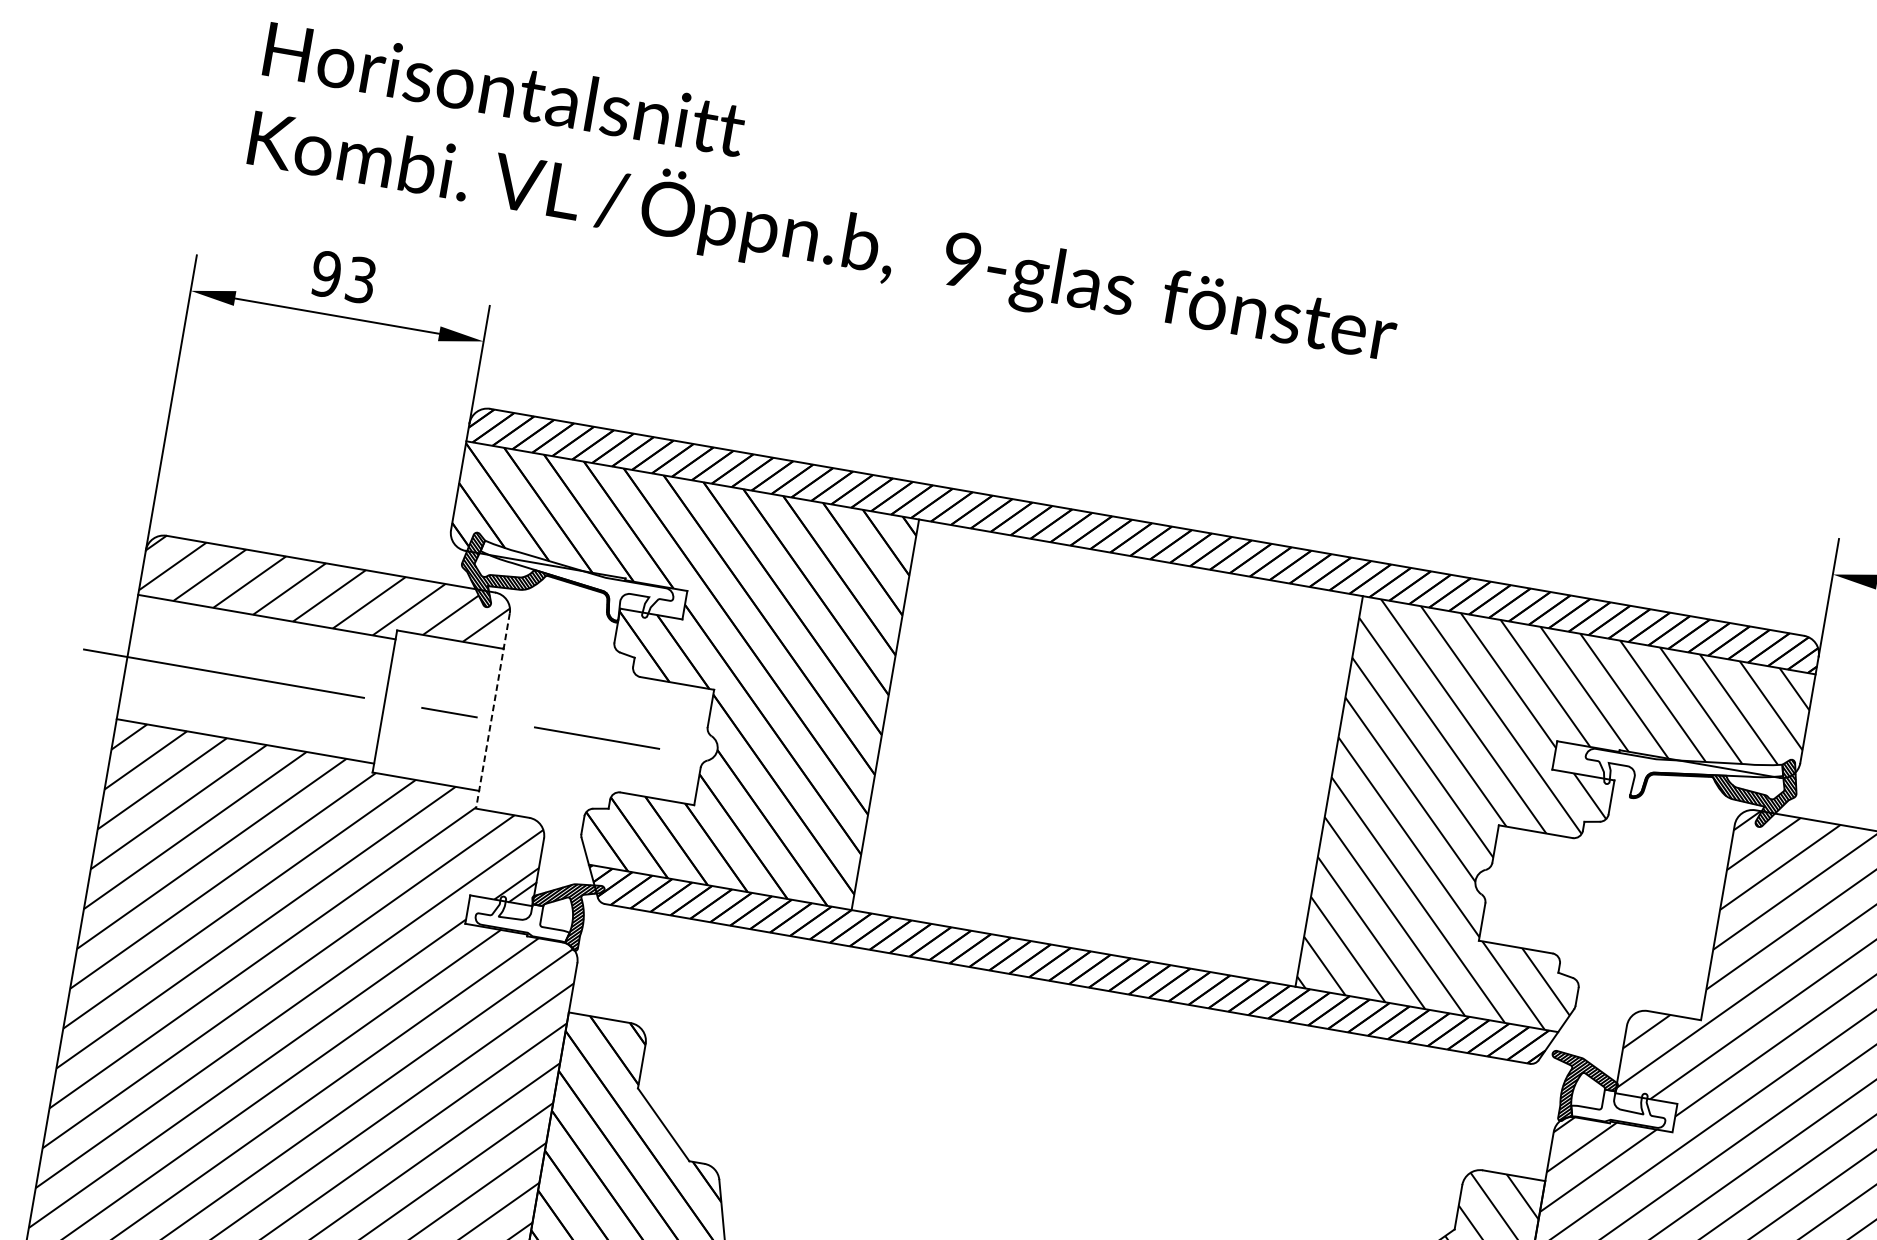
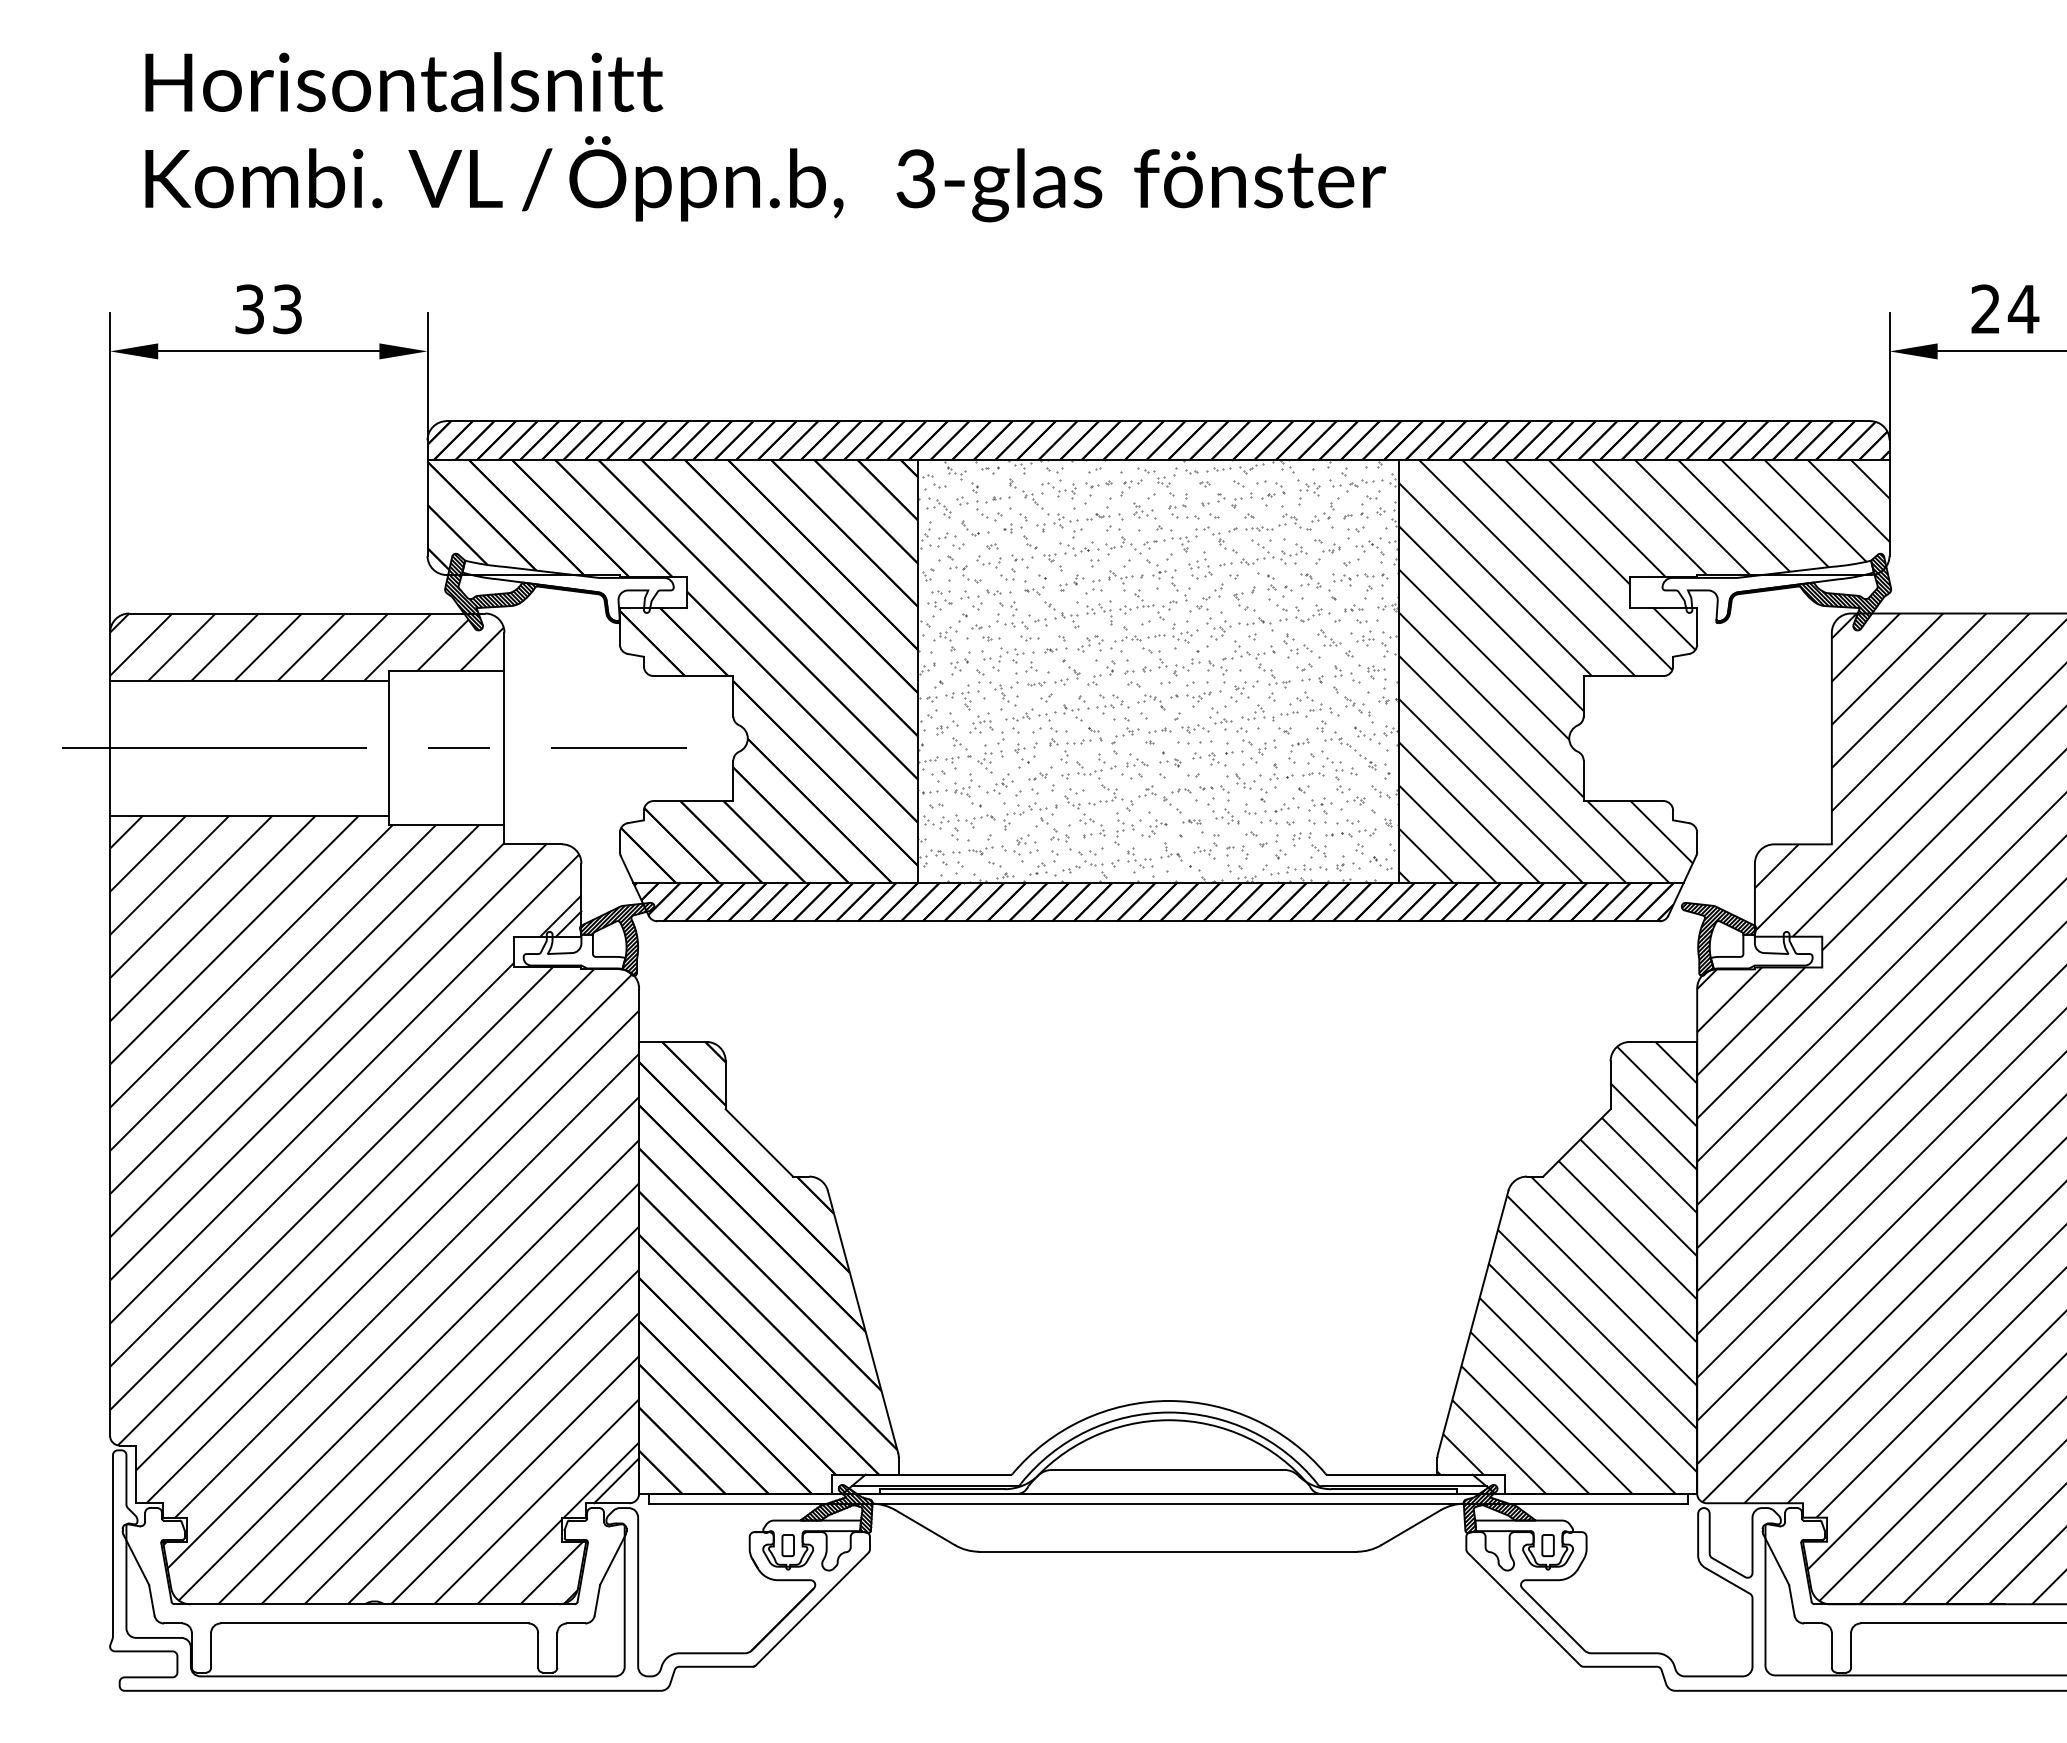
text: (961, 259) -> (915, 178), 9-glas -> 3-glas
text: (326, 274) -> (249, 309), 93 -> 33
line: (492, 710) -> (504, 738), dashed -> solid
hatch: (1107, 752) -> (1158, 670), added

